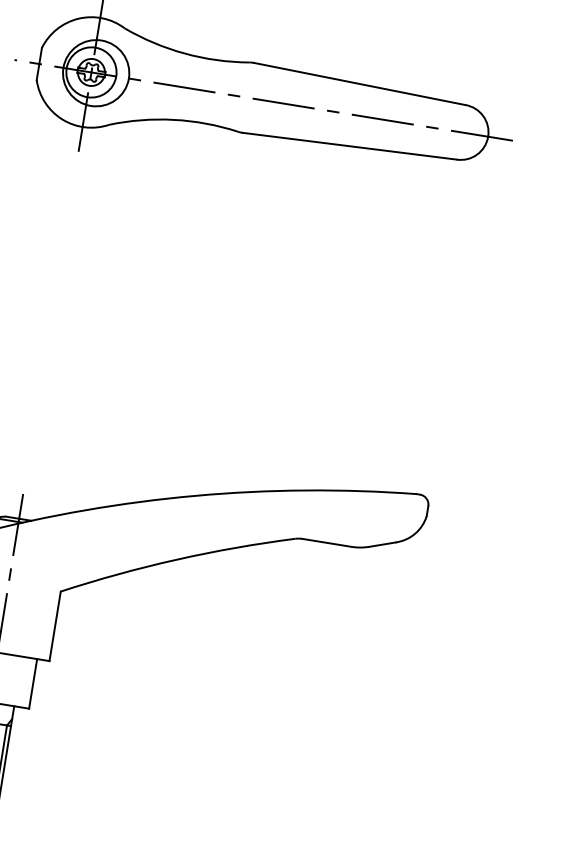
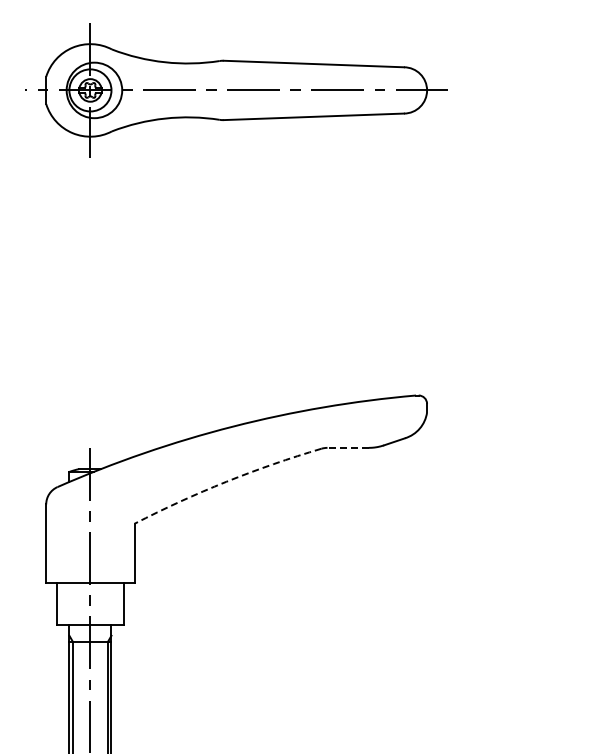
line: (327, 542) -> (348, 447), solid -> dashed
arc: (177, 559) -> (226, 481), solid -> dashed

